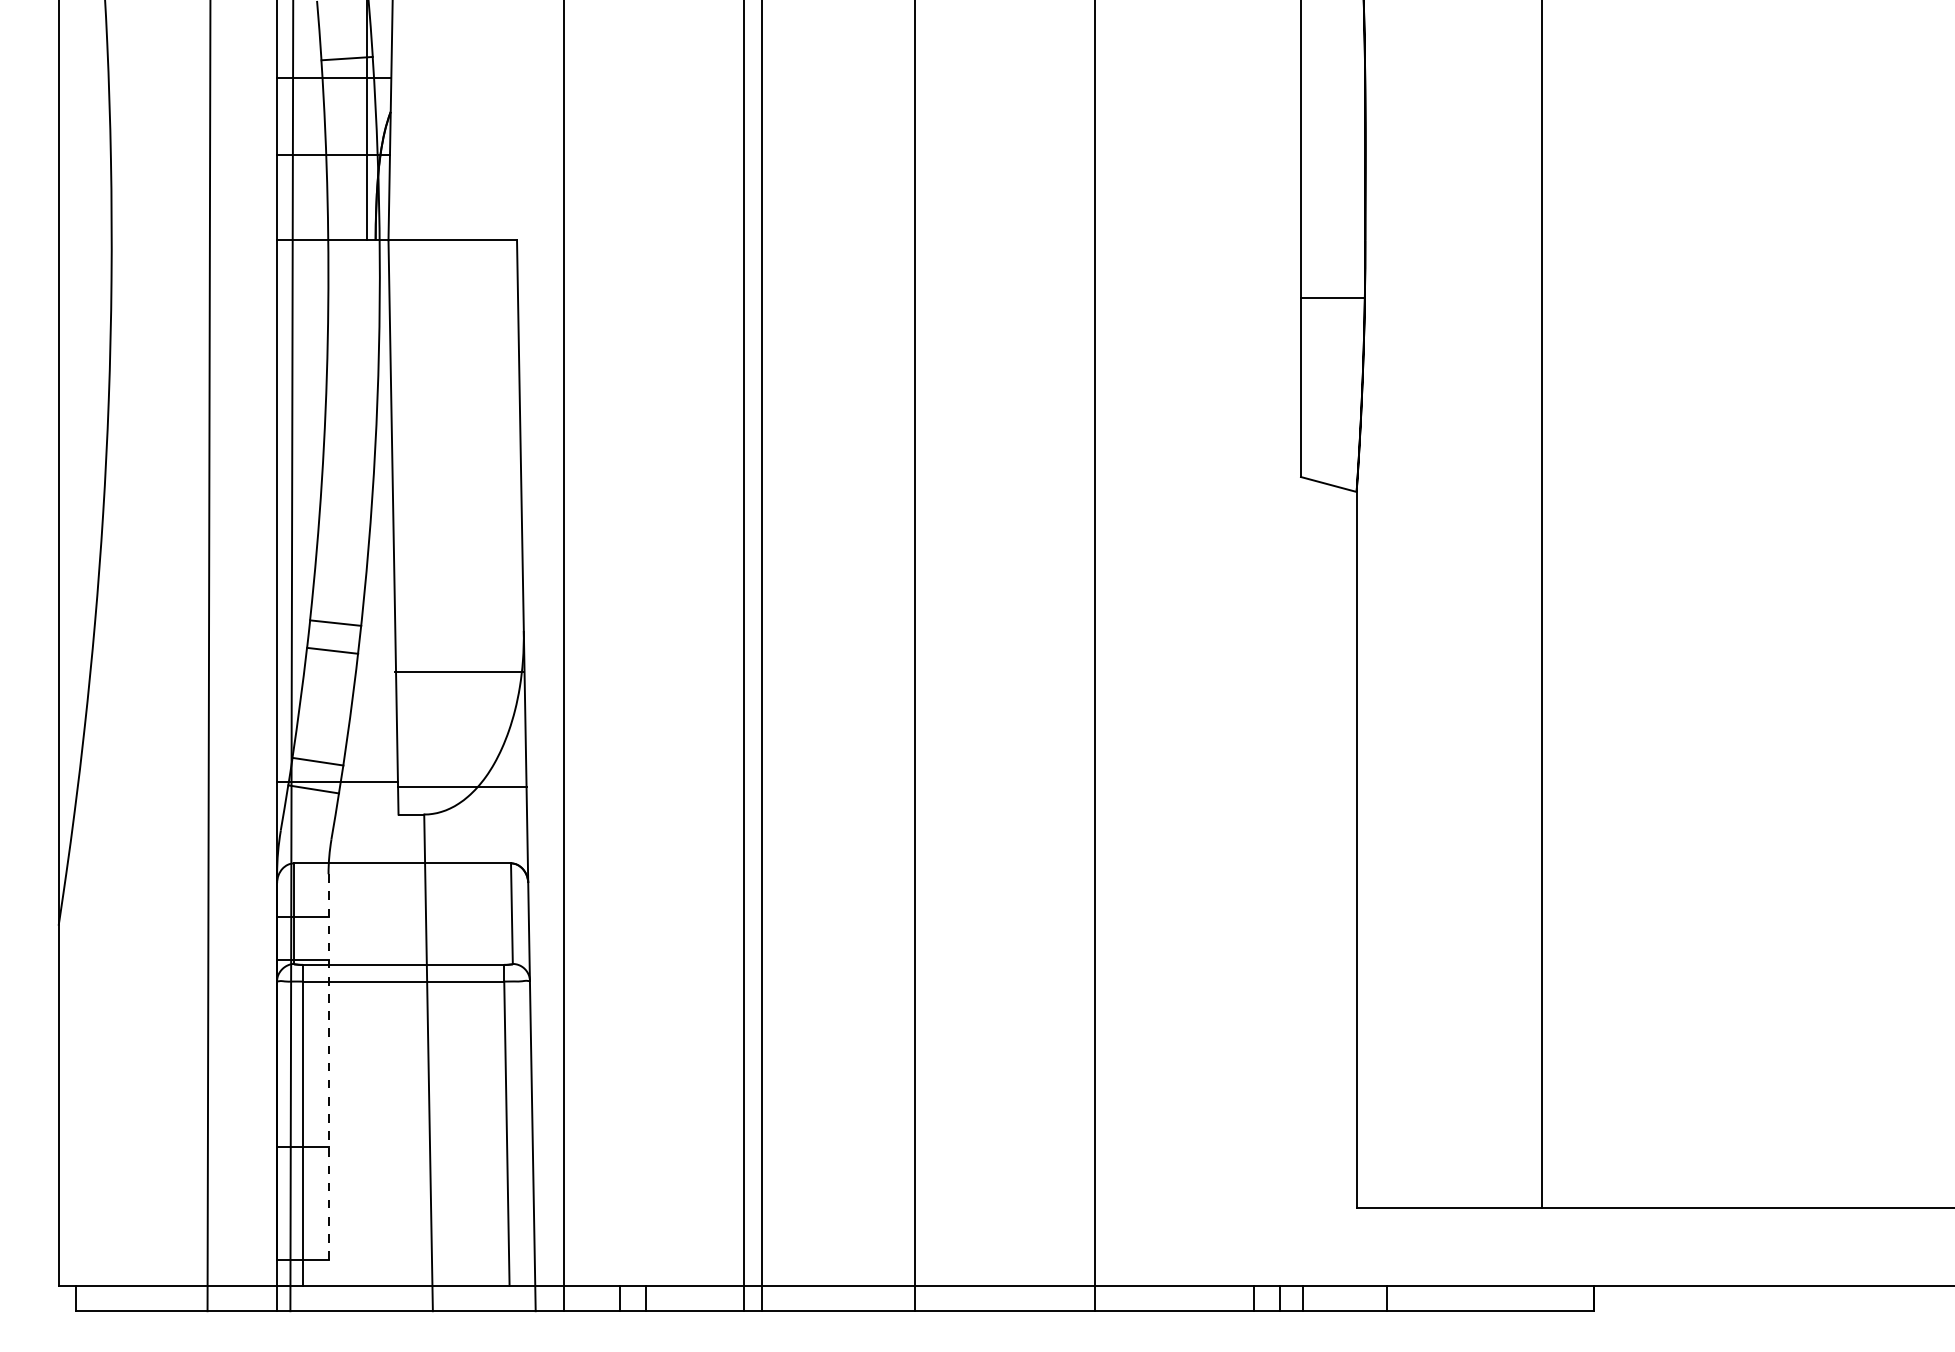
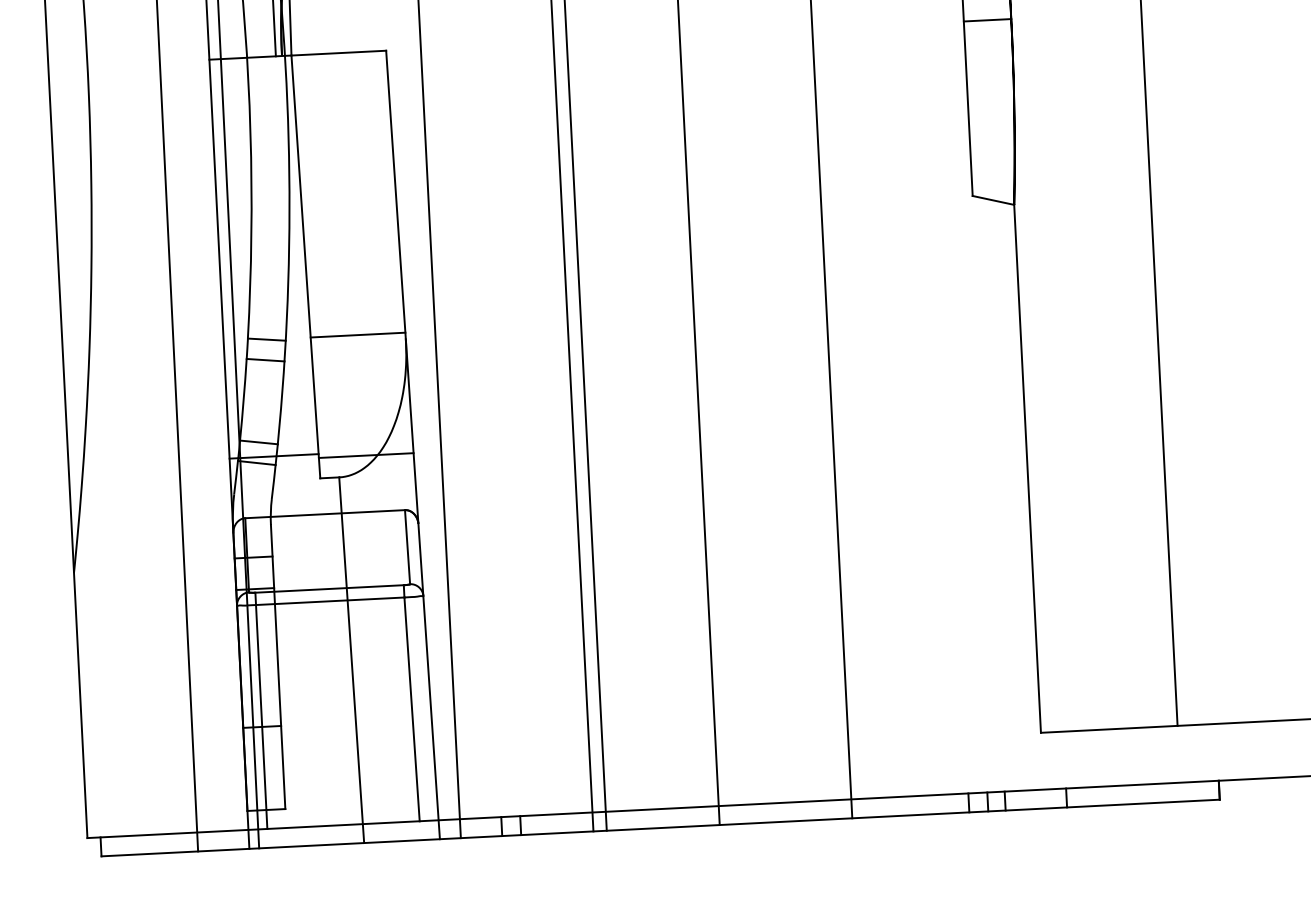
line: (1332, 298) -> (987, 20), moved
line: (459, 672) -> (358, 335), moved
line: (328, 1067) -> (278, 667), dashed -> solid

